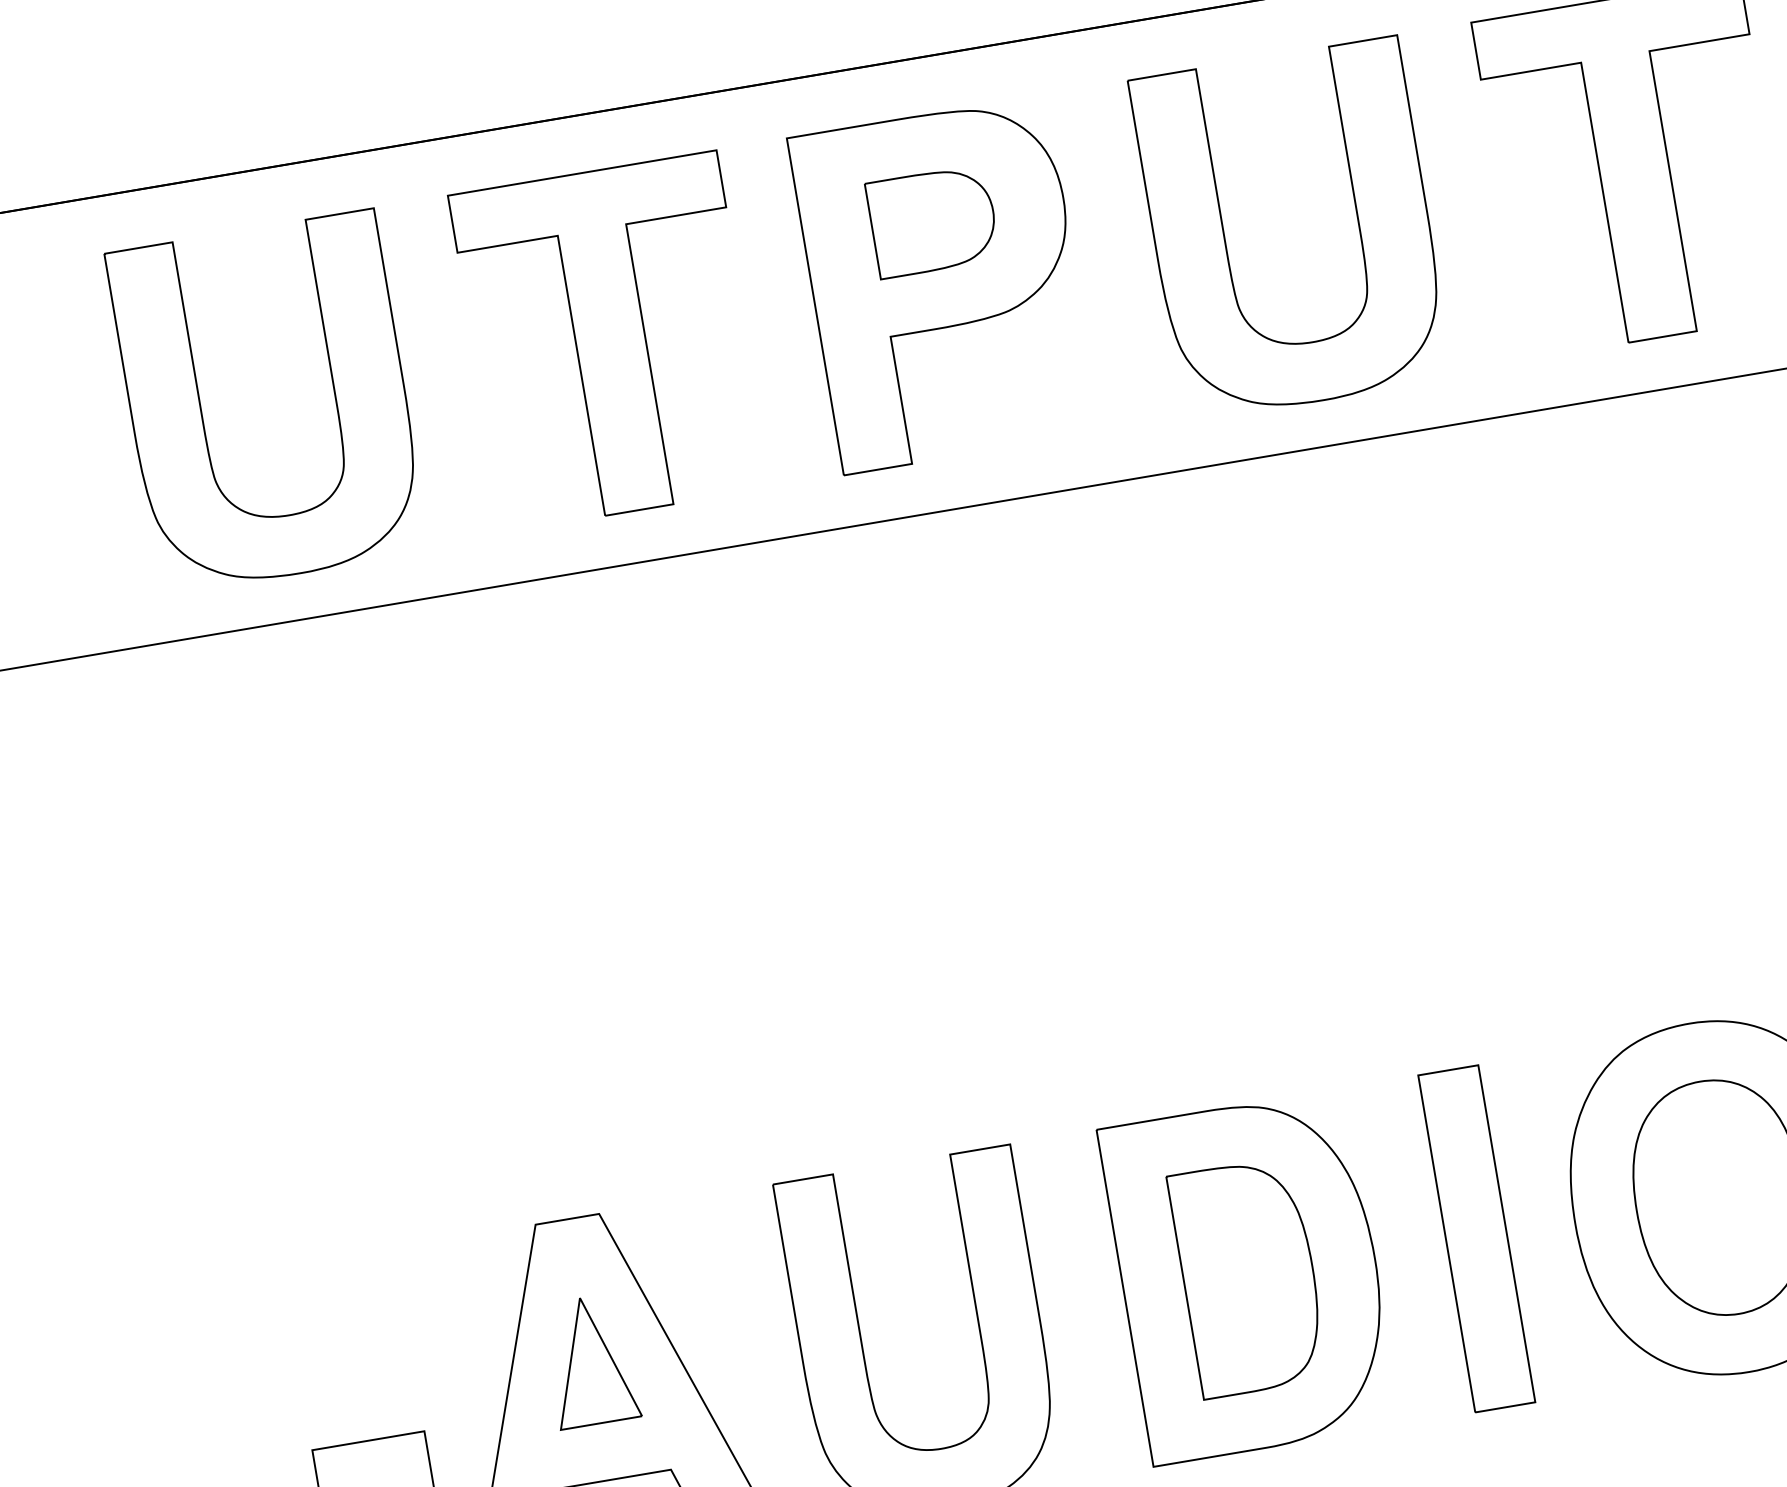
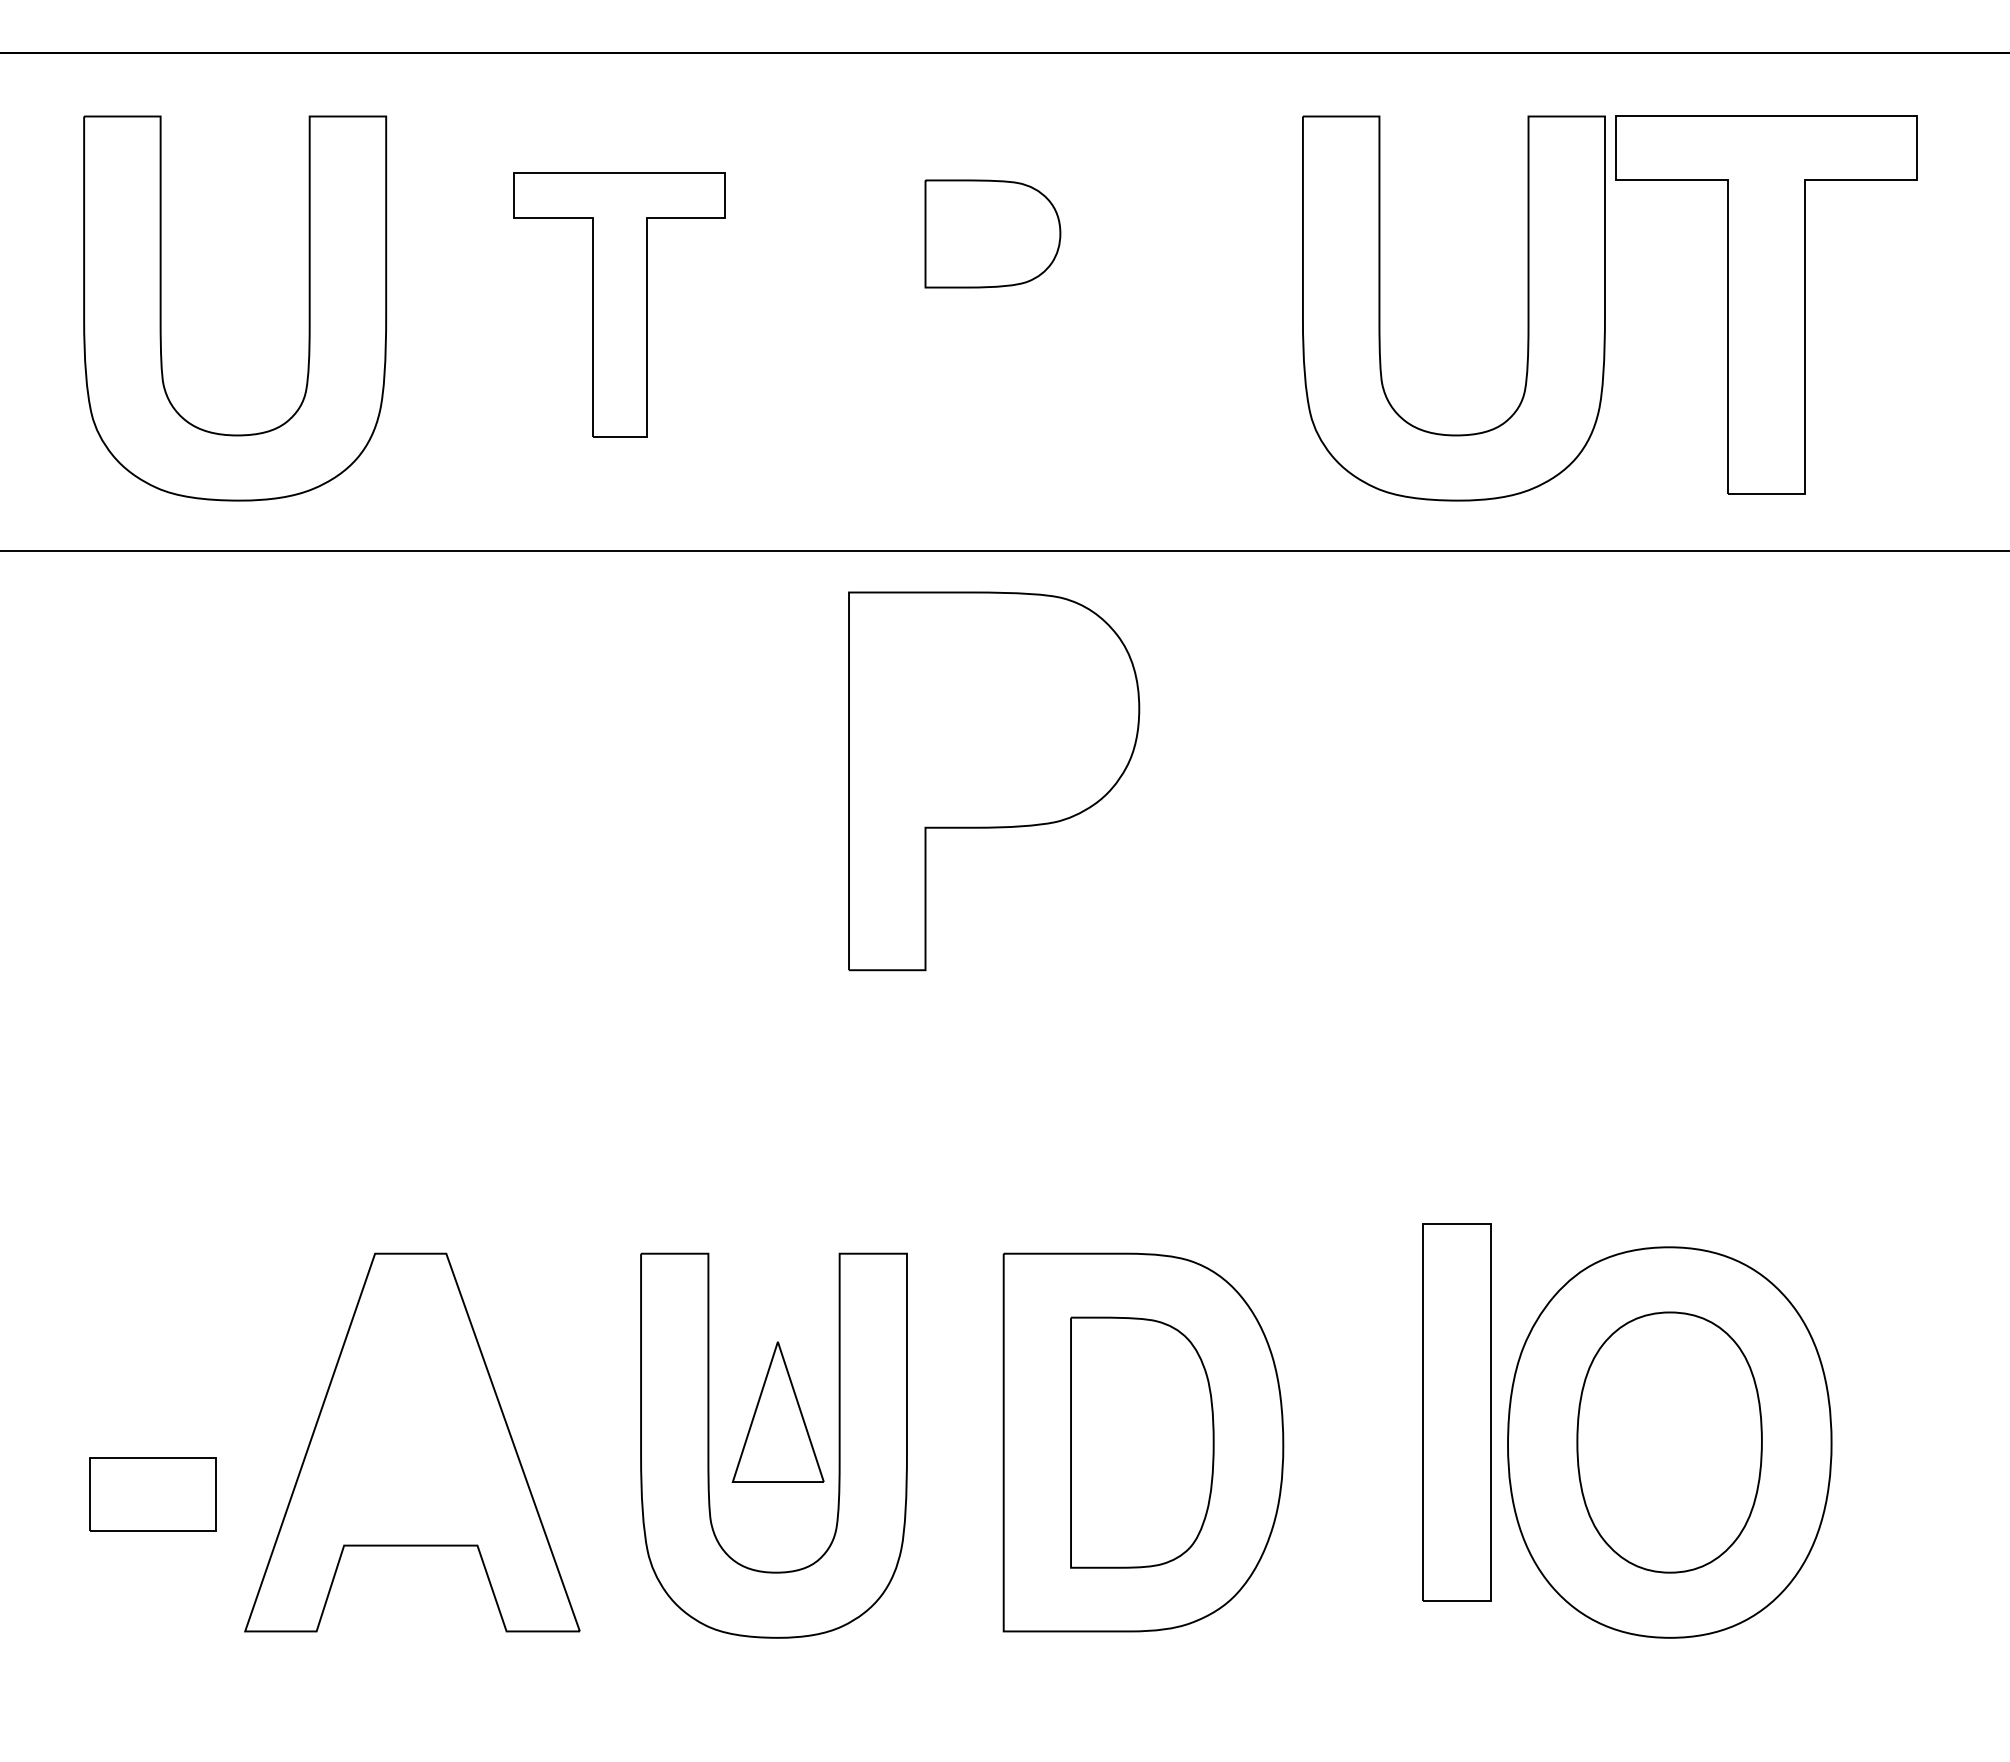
part: (1225, 240) -> (1380, 308), moved
part: (945, 285) -> (994, 781), moved
part: (610, 340) -> (619, 304), size x0.7
part: (1476, 1238) -> (1456, 1412), moved
part: (590, 1360) -> (777, 1411), moved

